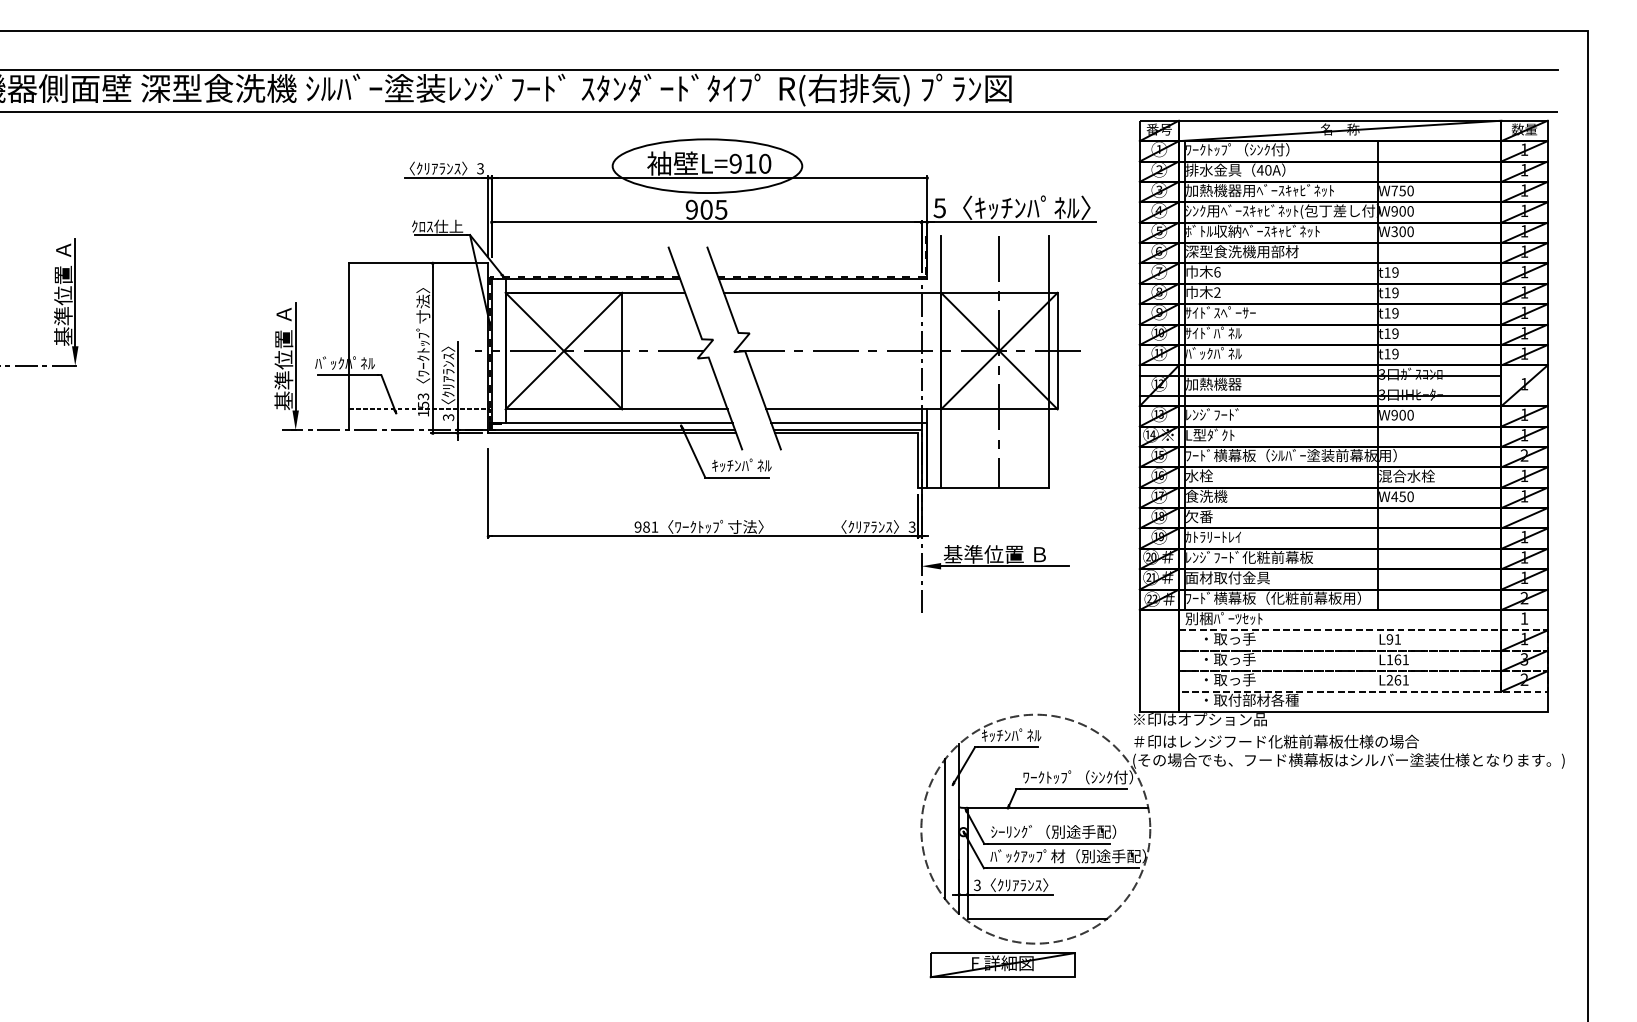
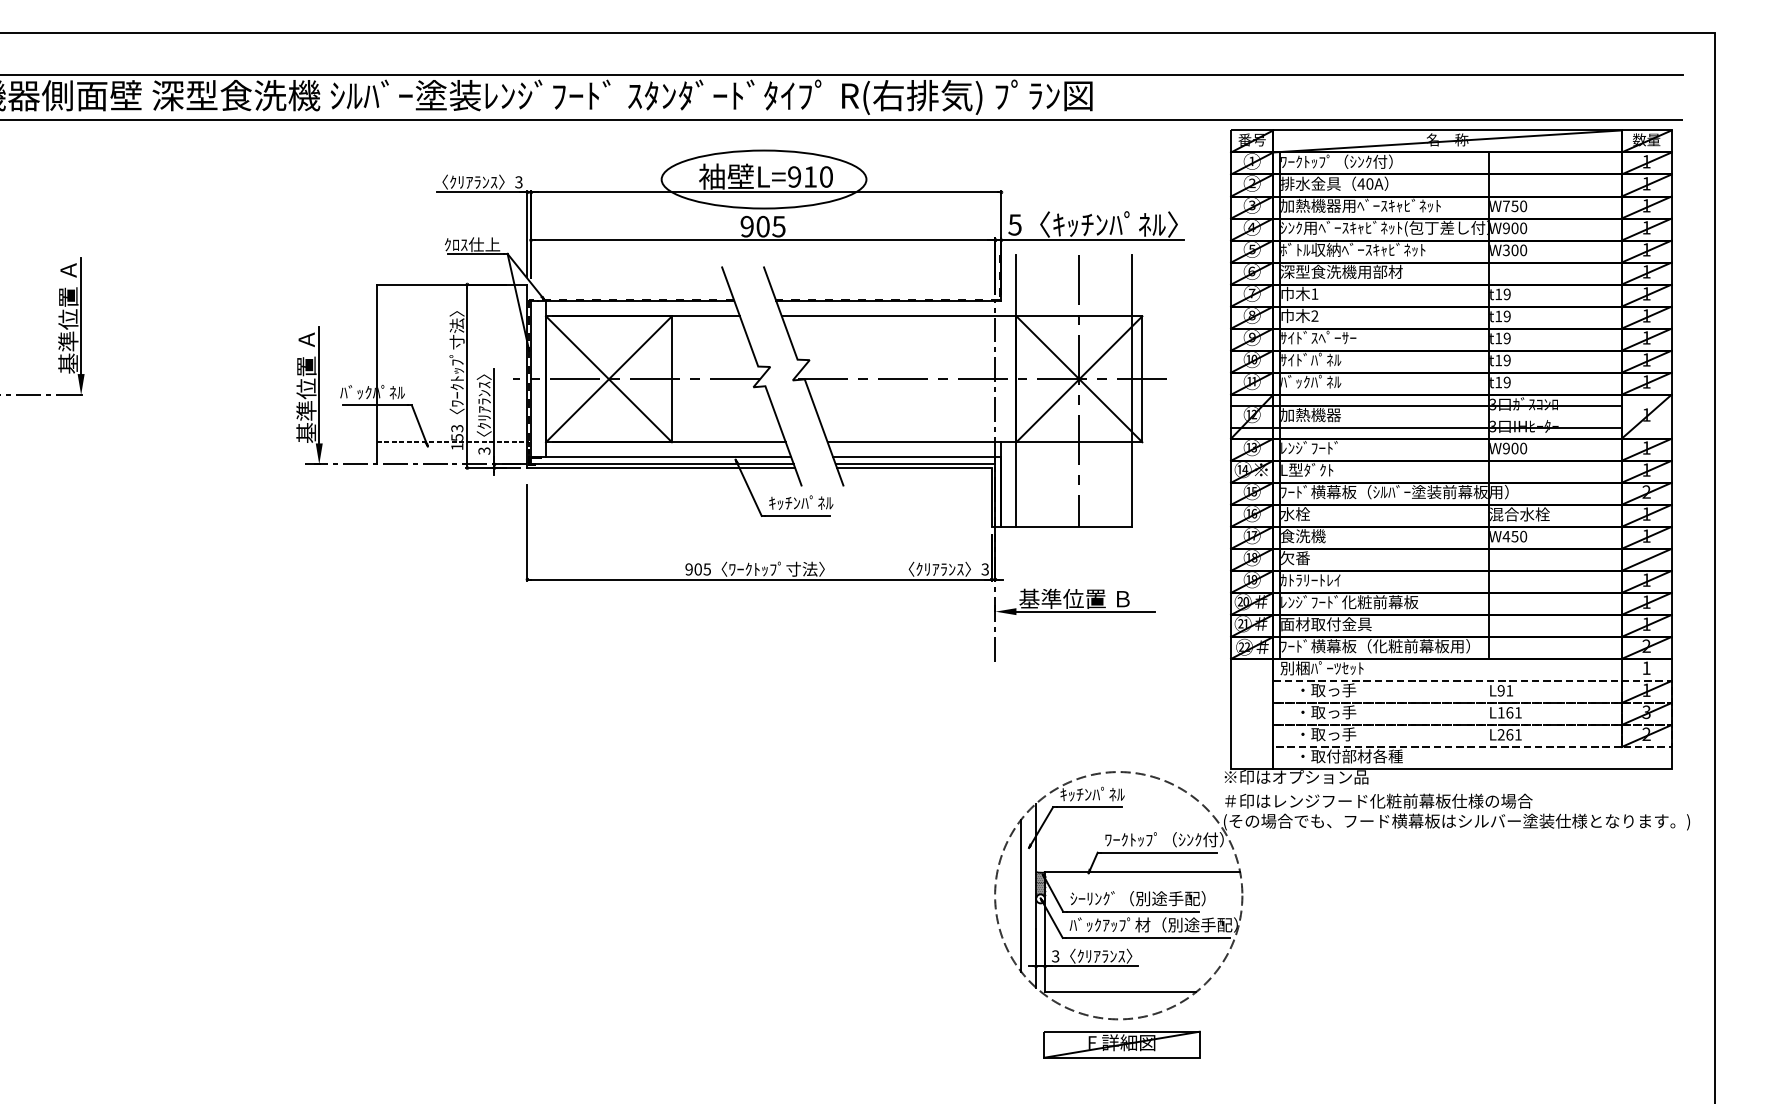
text: (1217, 271) -> (1314, 293), 6 -> 1
text: (650, 526) -> (702, 568), 981 -> 905
hatch: (963, 819) -> (1040, 885), added
part: (1002, 965) -> (1121, 1045), moved

